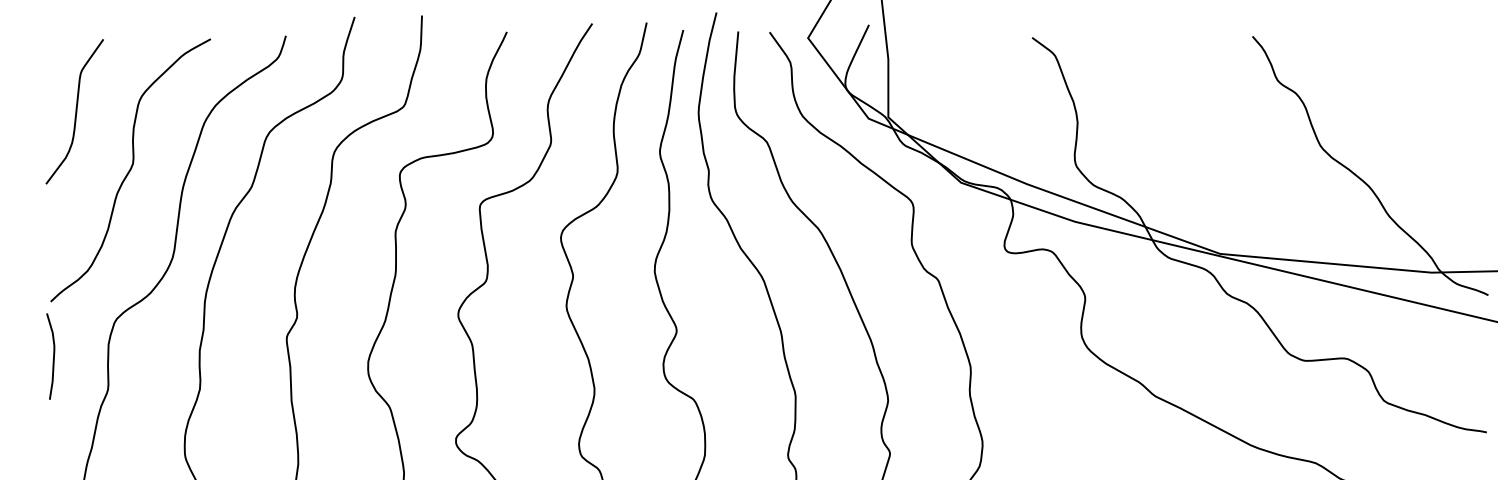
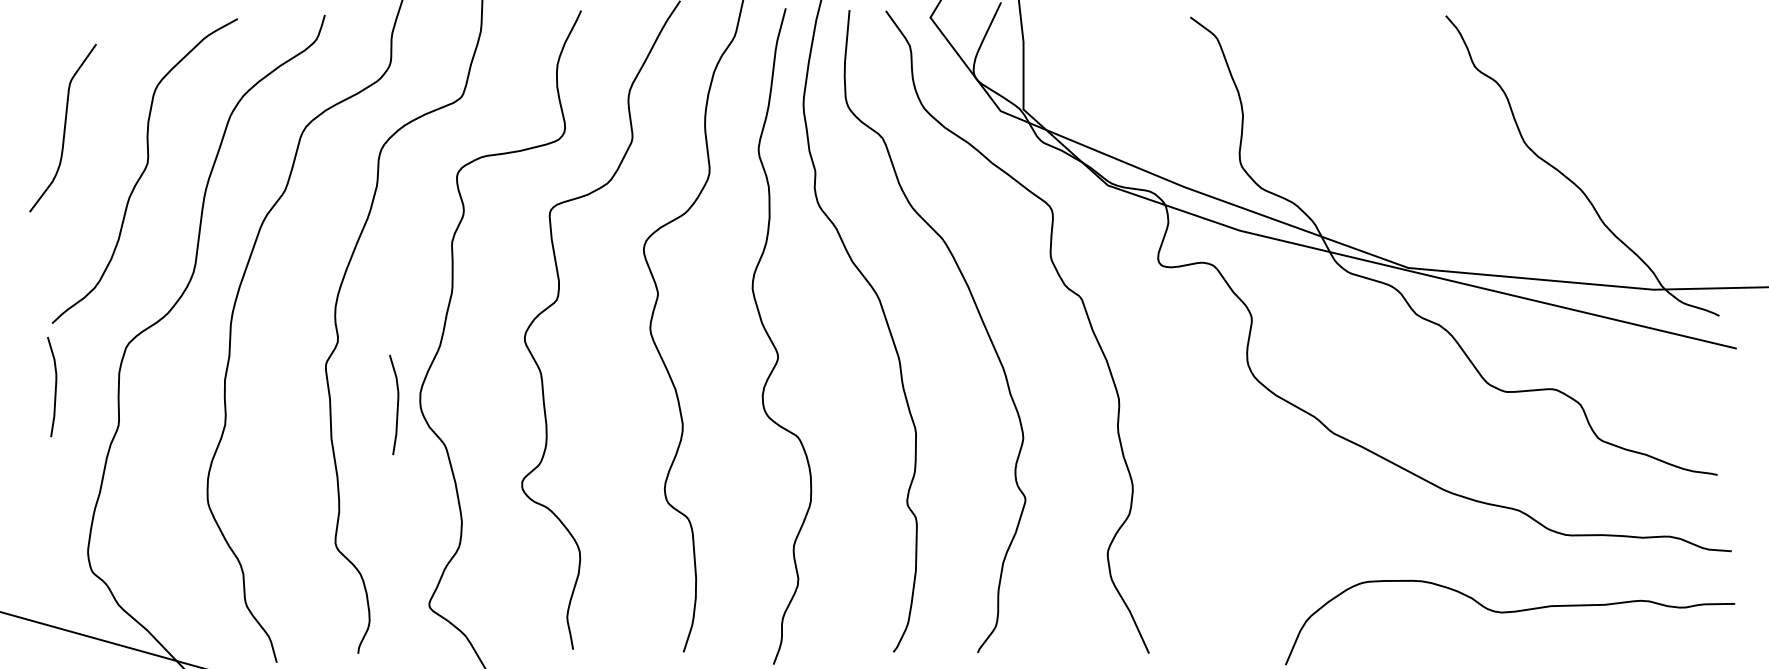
curve: (76, 111) -> (64, 127), moved
curve: (348, 371) -> (397, 404), added

